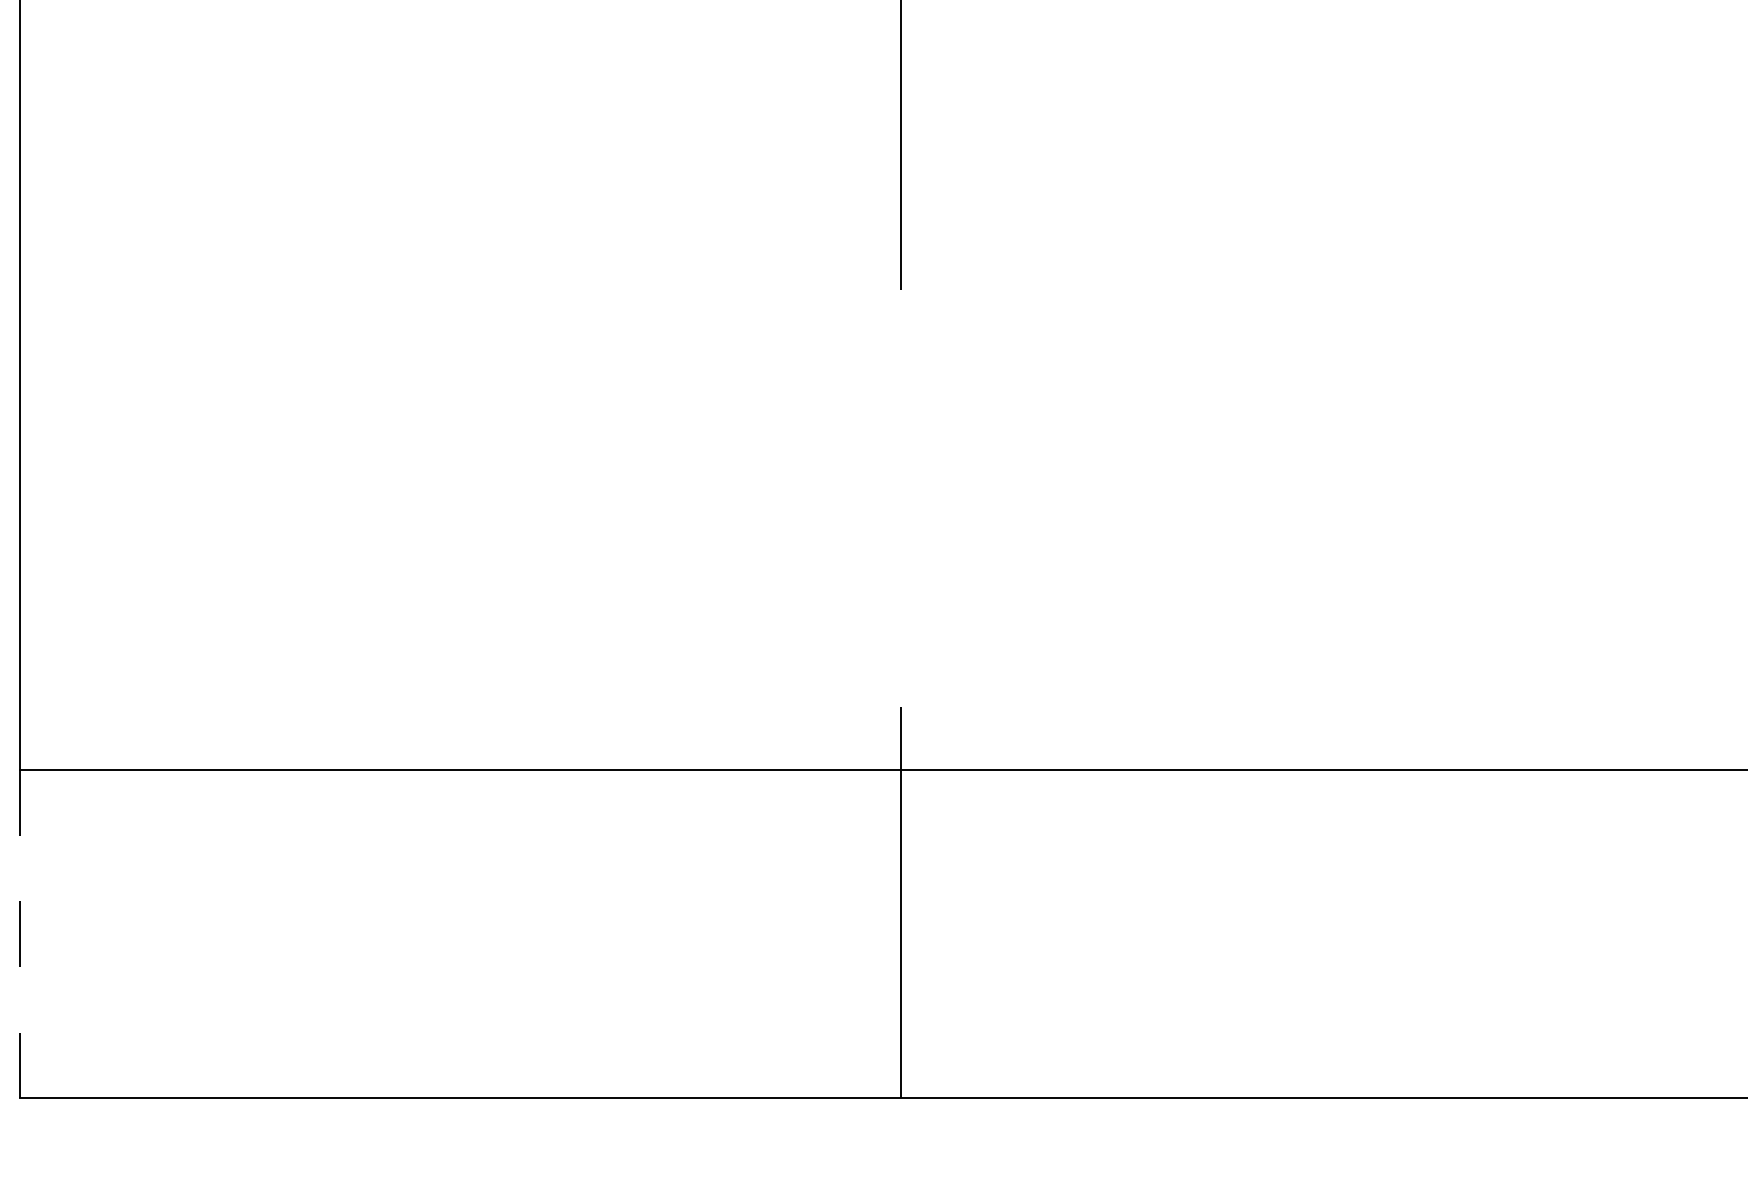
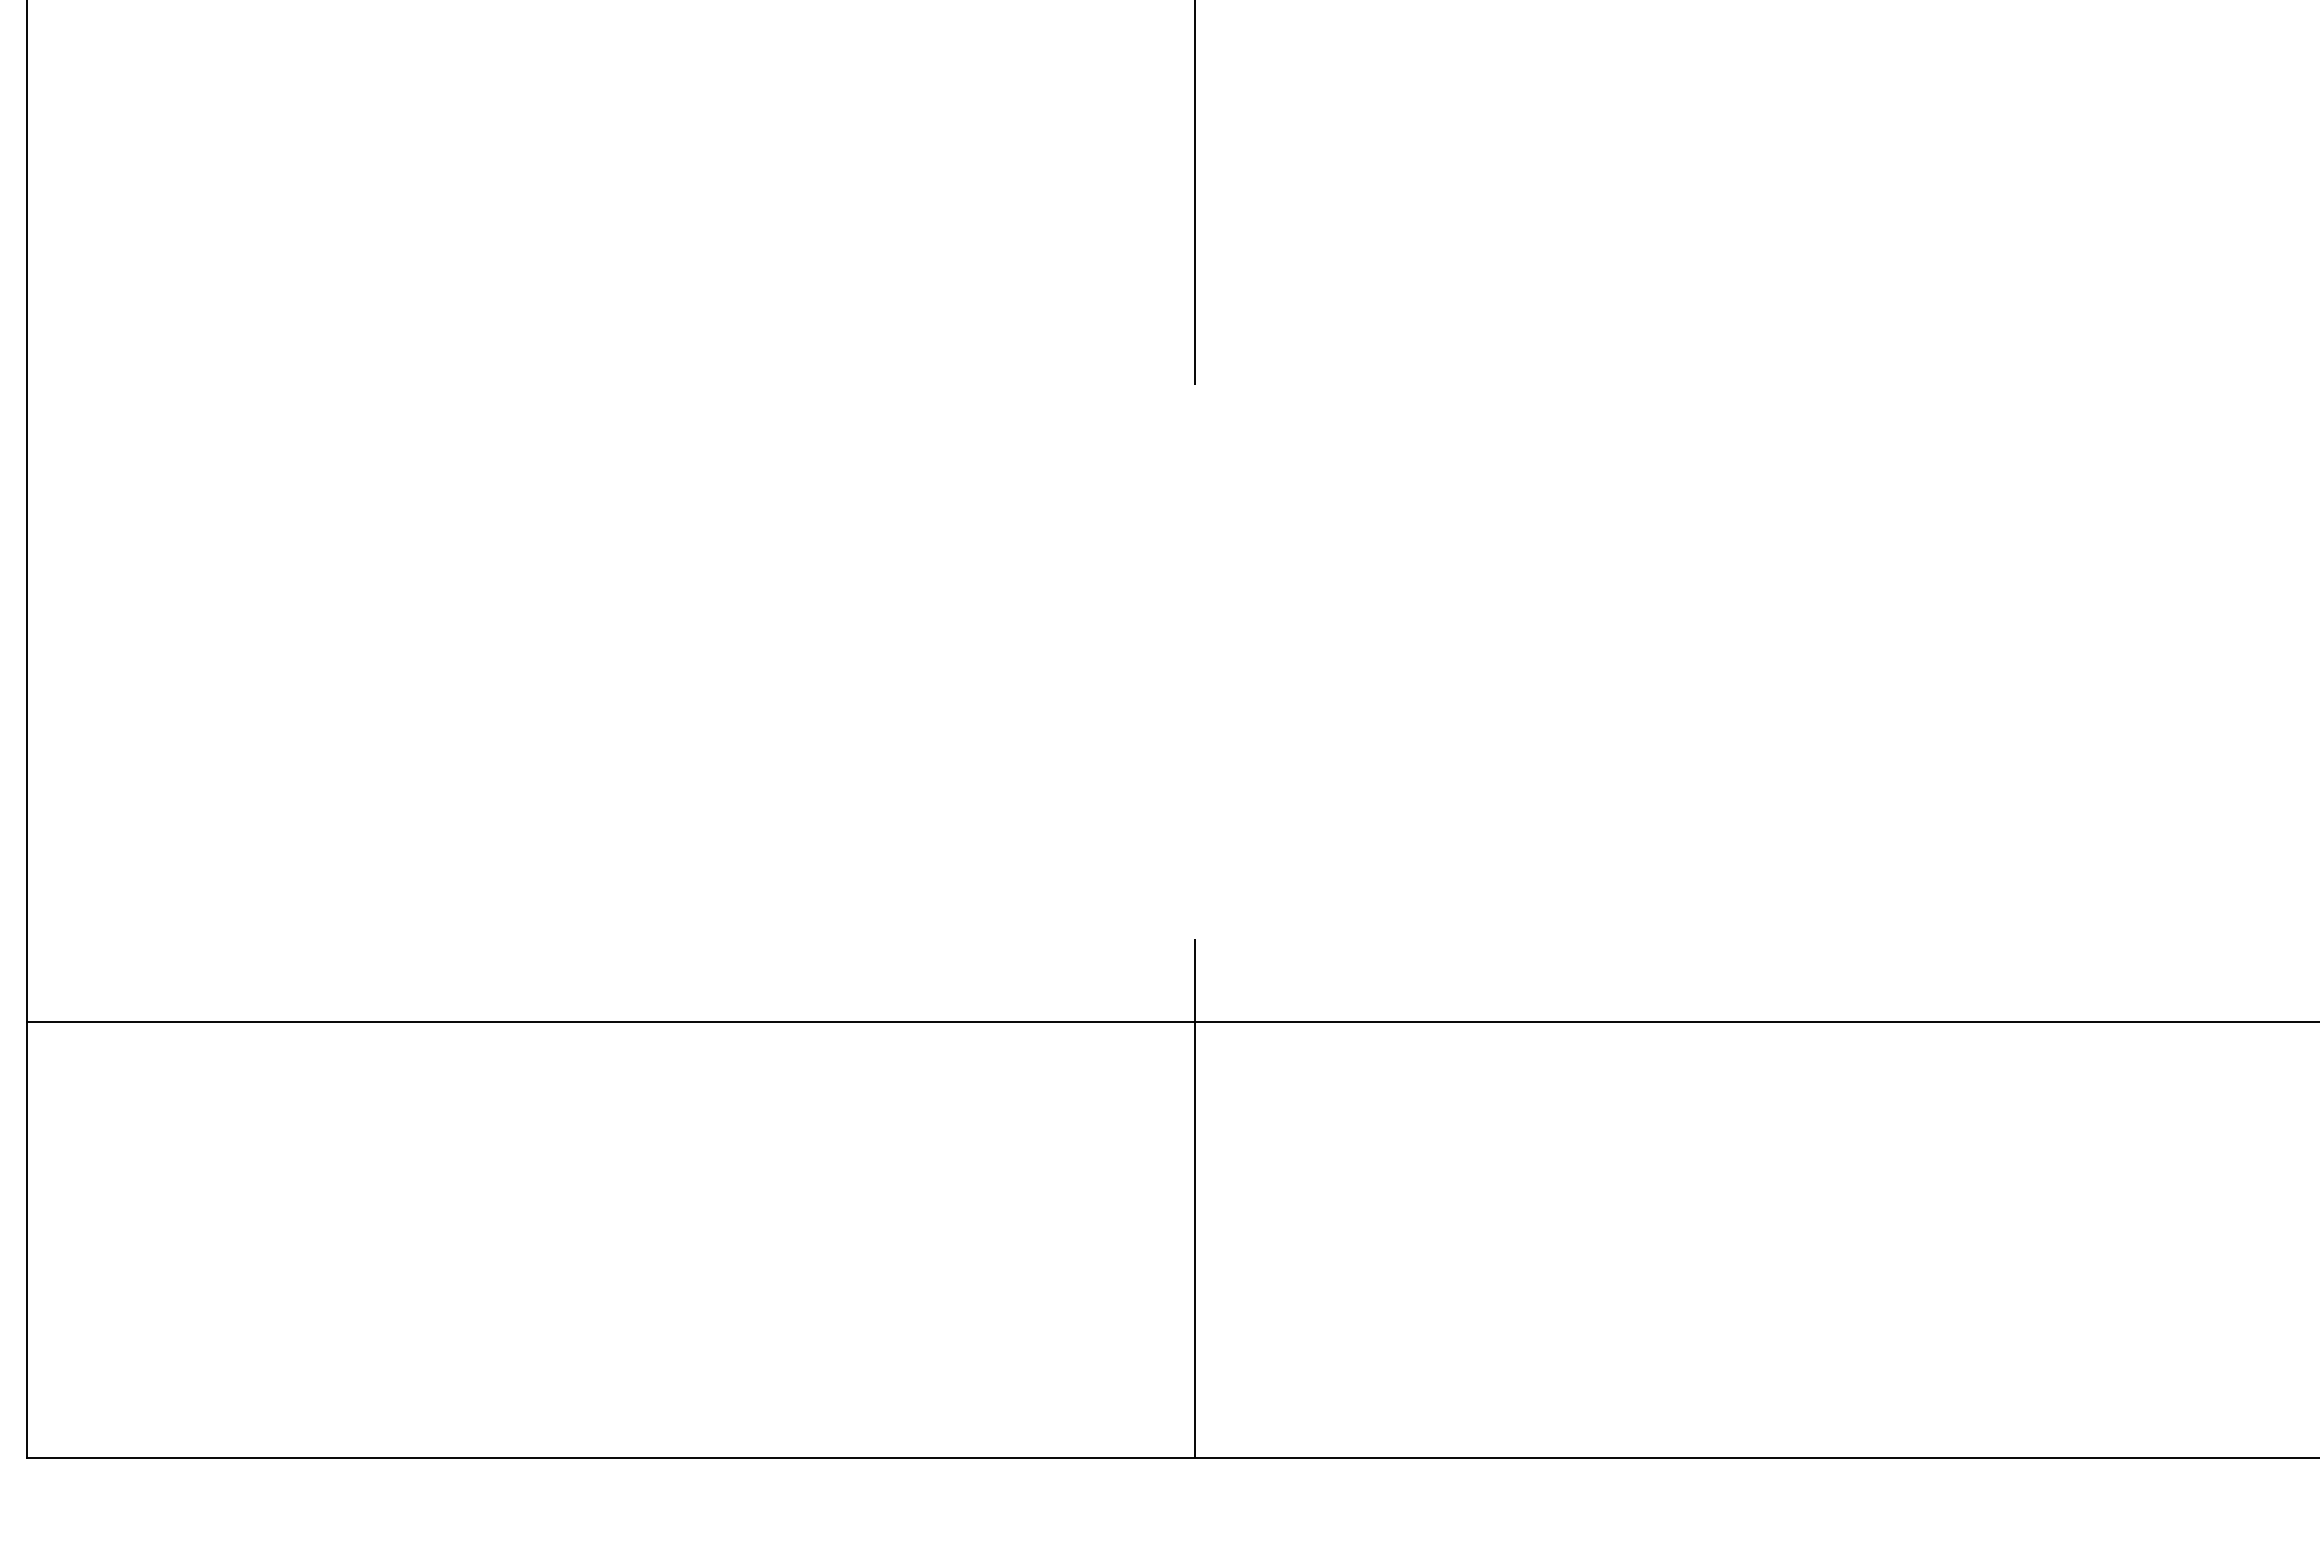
line: (19, 934) -> (26, 1240), dashed -> solid

